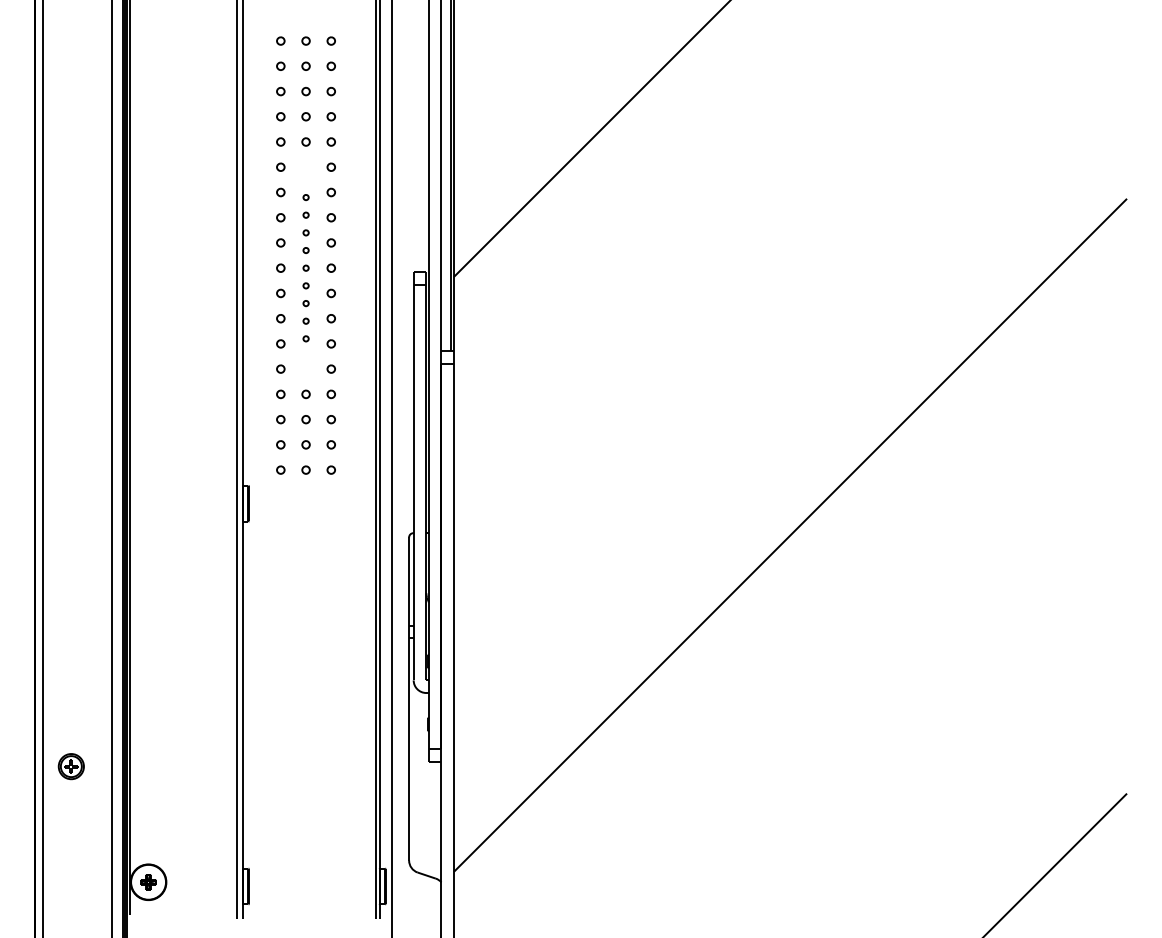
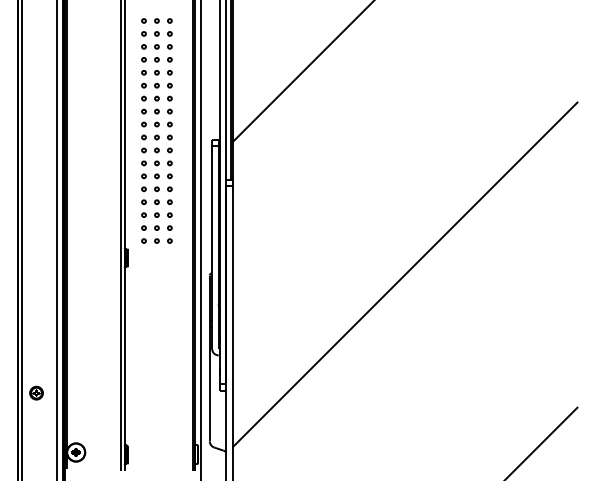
part: (305, 268) -> (156, 137), size x1.43

